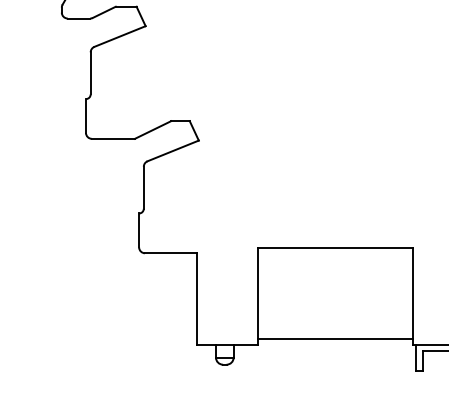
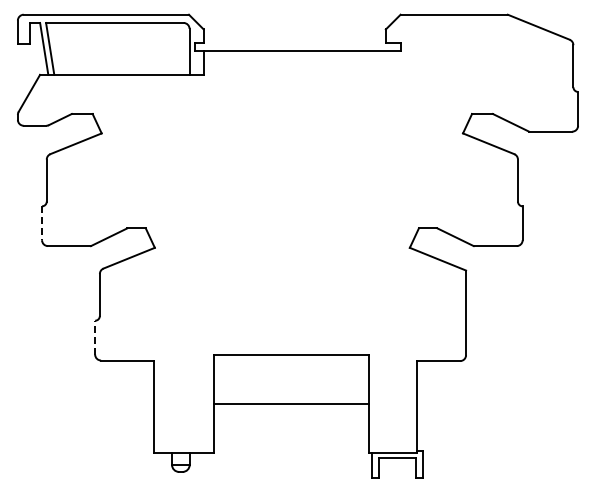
line: (86, 116) -> (42, 223), solid -> dashed
line: (139, 230) -> (95, 337), solid -> dashed
line: (335, 339) -> (291, 404), moved

